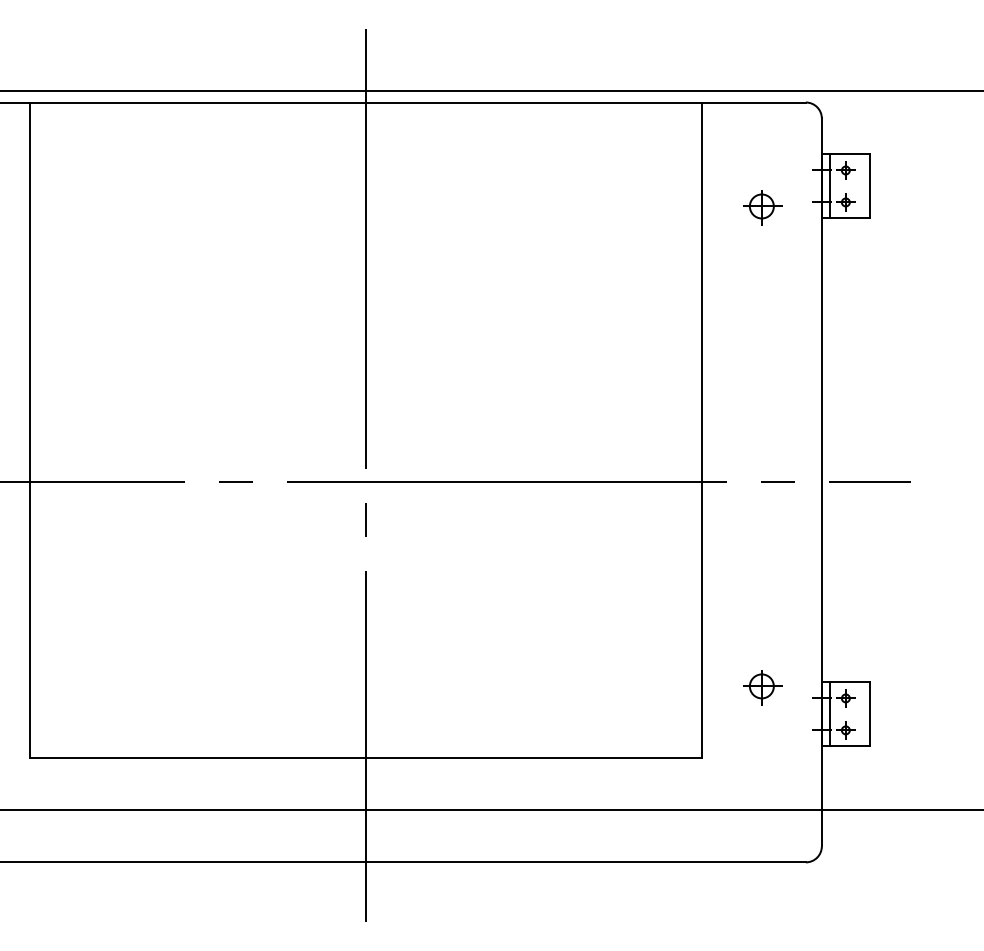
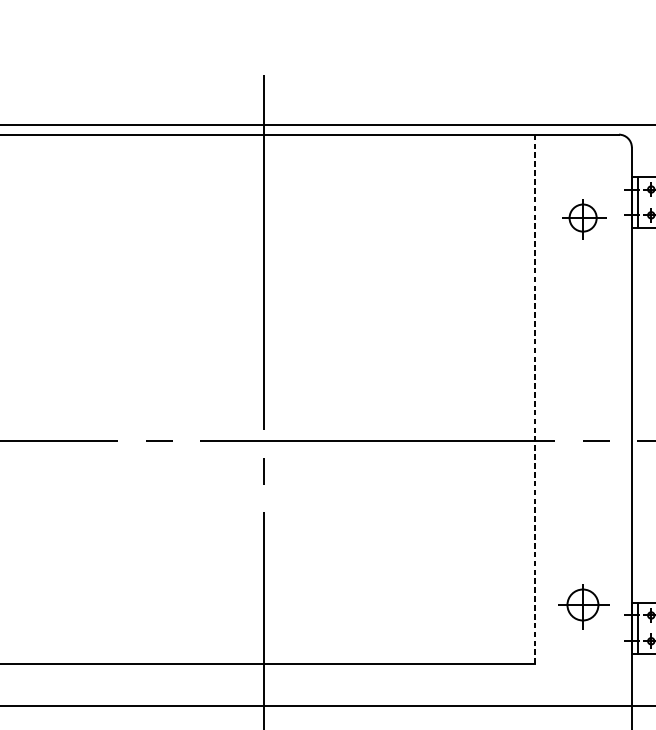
part: (762, 207) -> (584, 219), size x1.4
line: (701, 430) -> (534, 399), solid -> dashed
part: (762, 687) -> (584, 606), size x1.6

